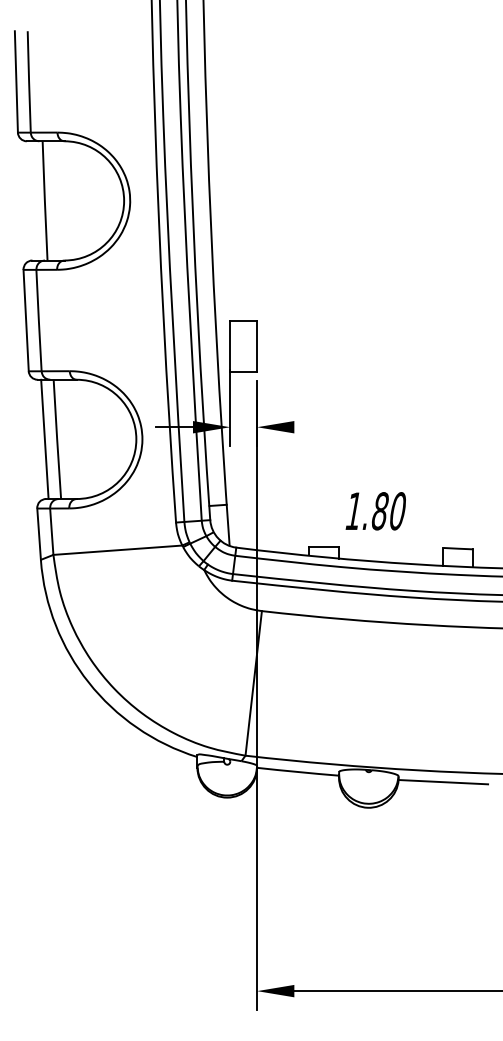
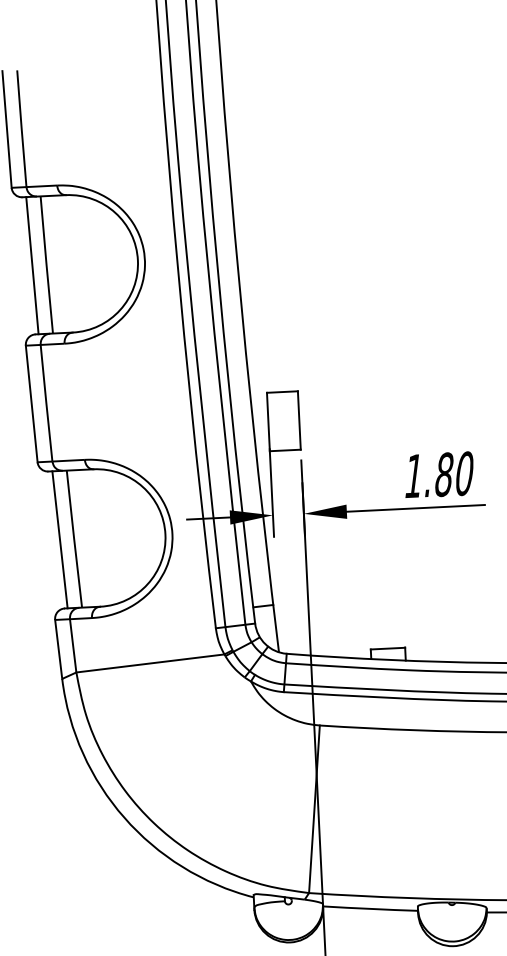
line: (32, 200) -> (32, 265), added
line: (354, 427) -> (416, 508), added
text: (375, 511) -> (438, 475), moved

